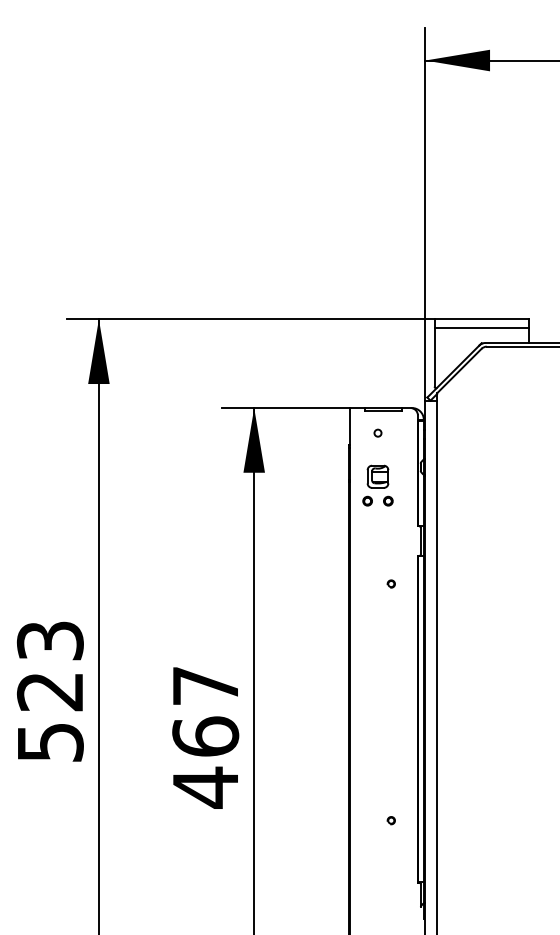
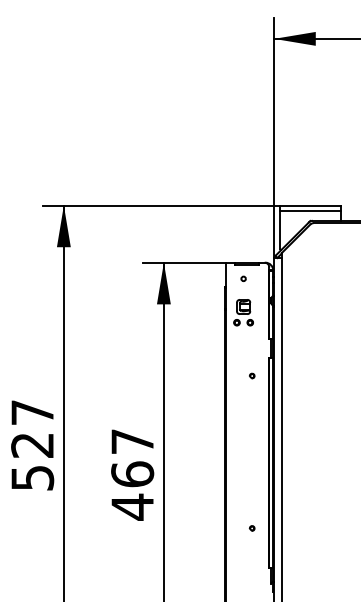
text: (50, 640) -> (32, 412), 523 -> 527

